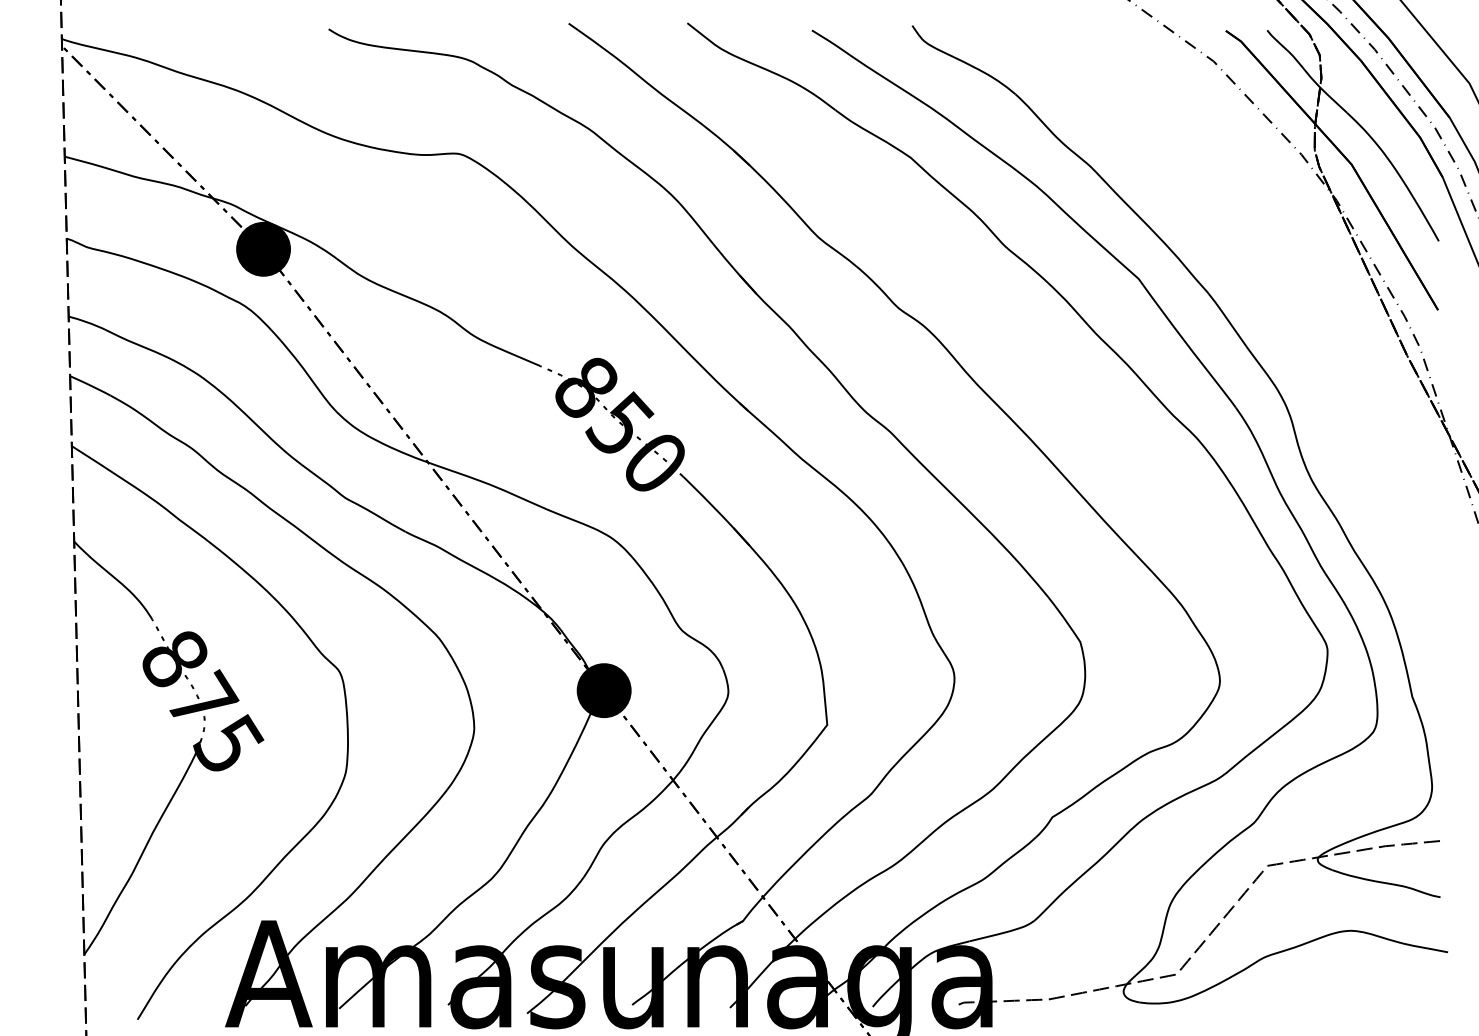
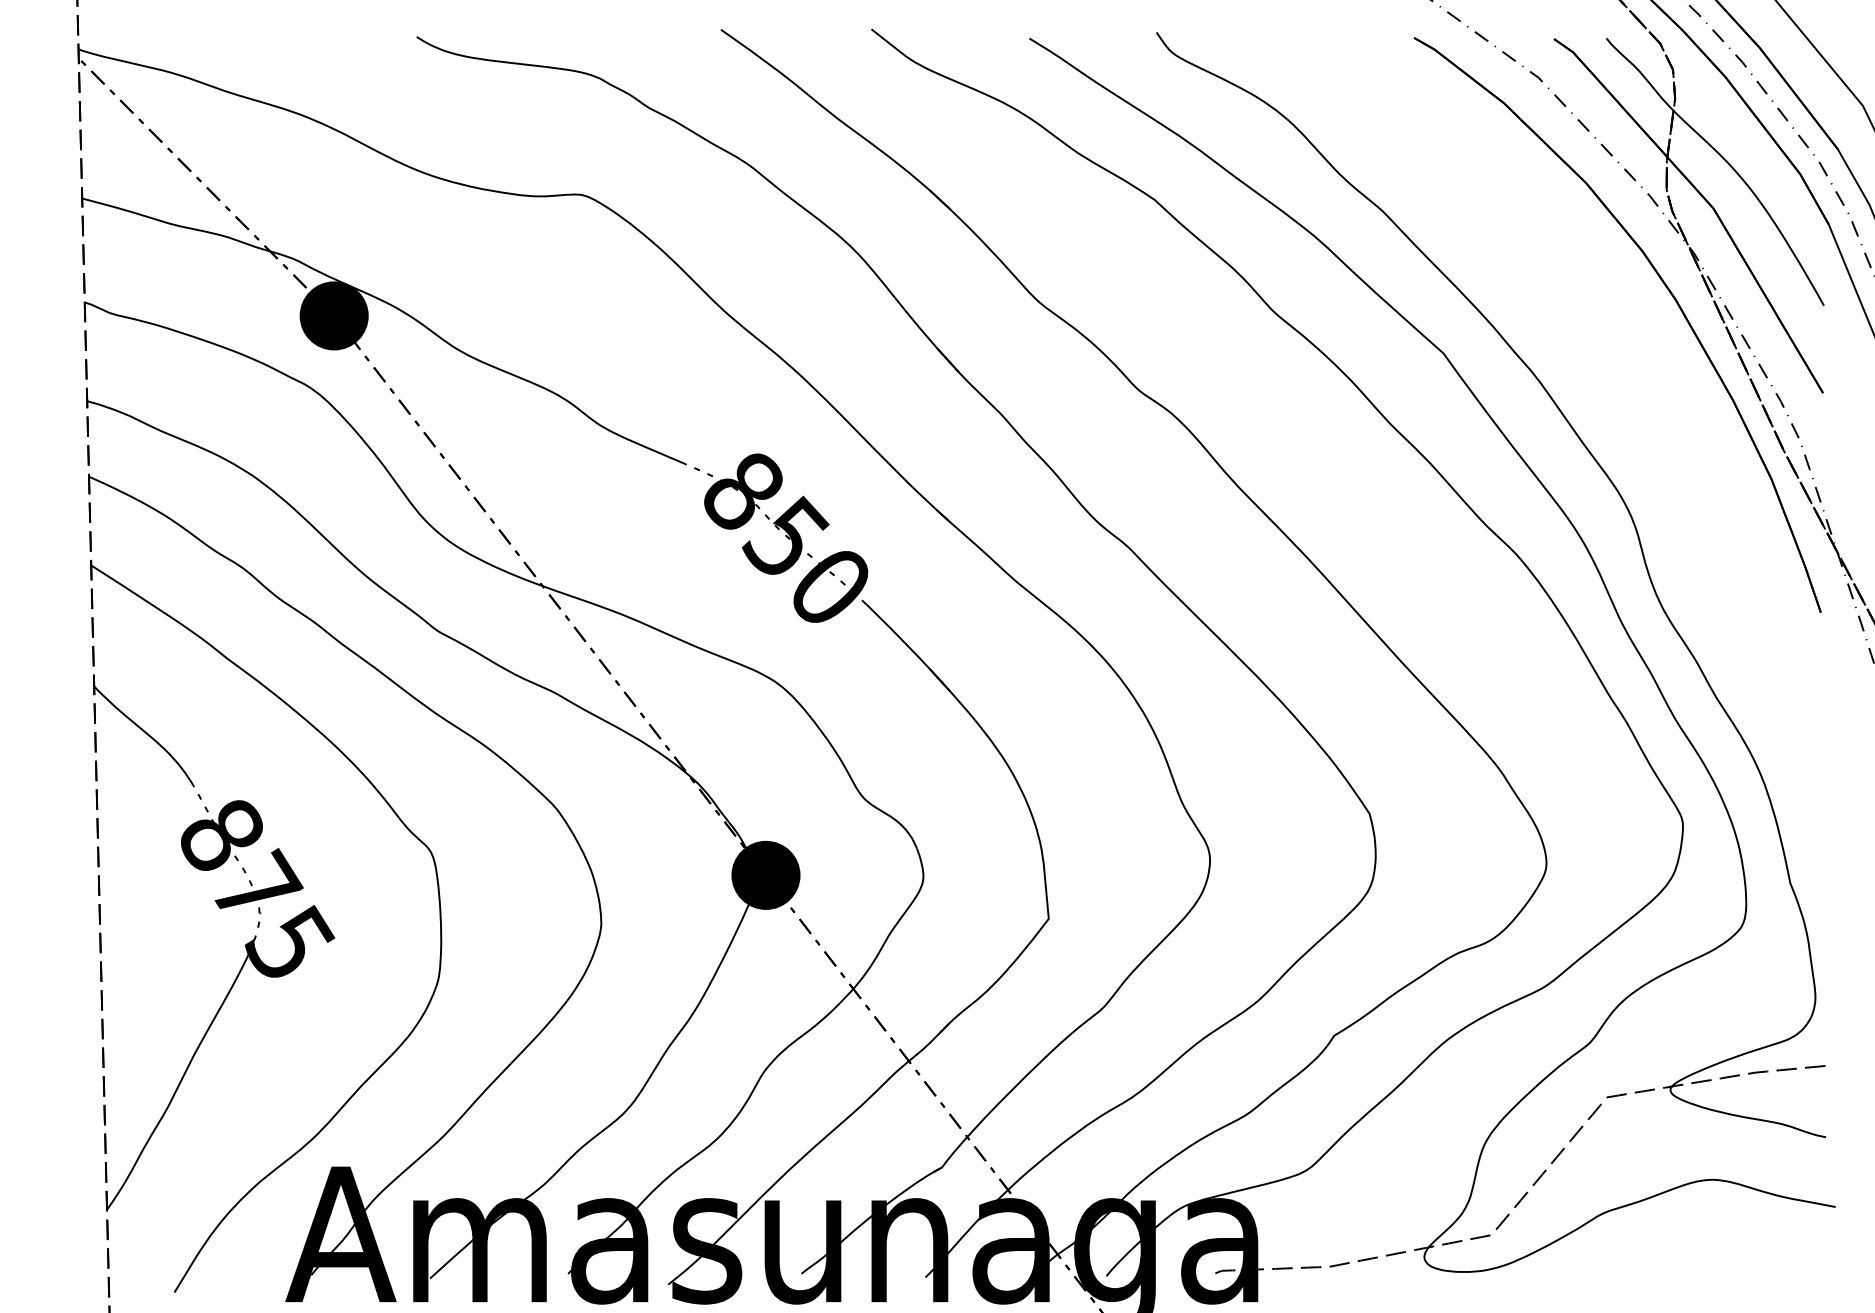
part: (1316, 230) -> (1668, 291), added

